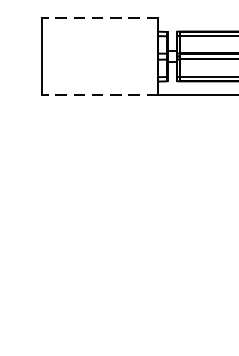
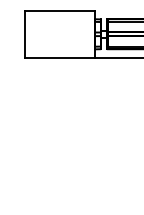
line: (100, 17) -> (60, 10), dashed -> solid
line: (100, 95) -> (60, 57), dashed -> solid

